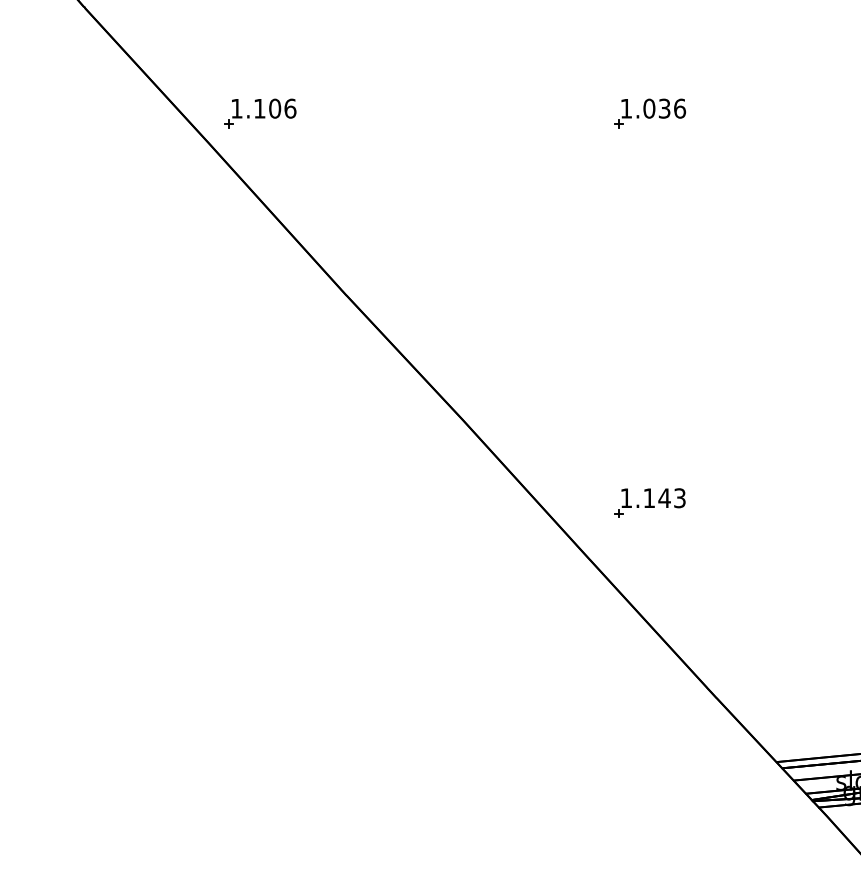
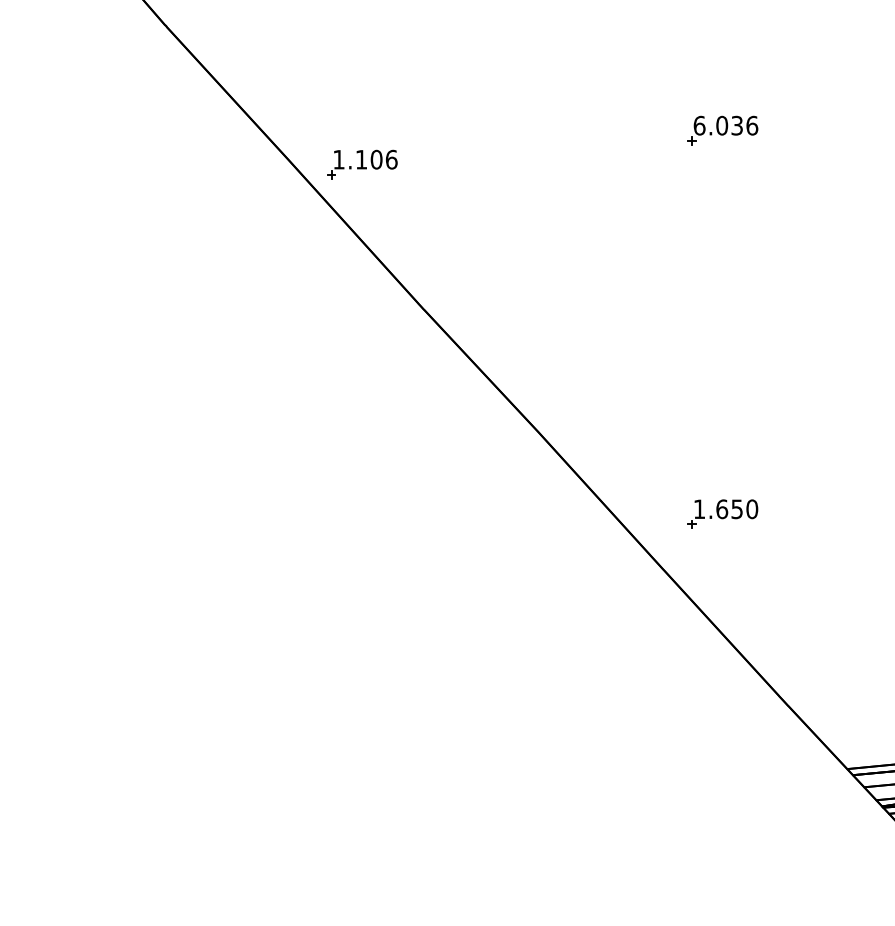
text: (626, 108) -> (699, 125), 1.036 -> 6.036
part: (260, 113) -> (362, 164), moved
text: (664, 498) -> (737, 509), 1.143 -> 1.650

